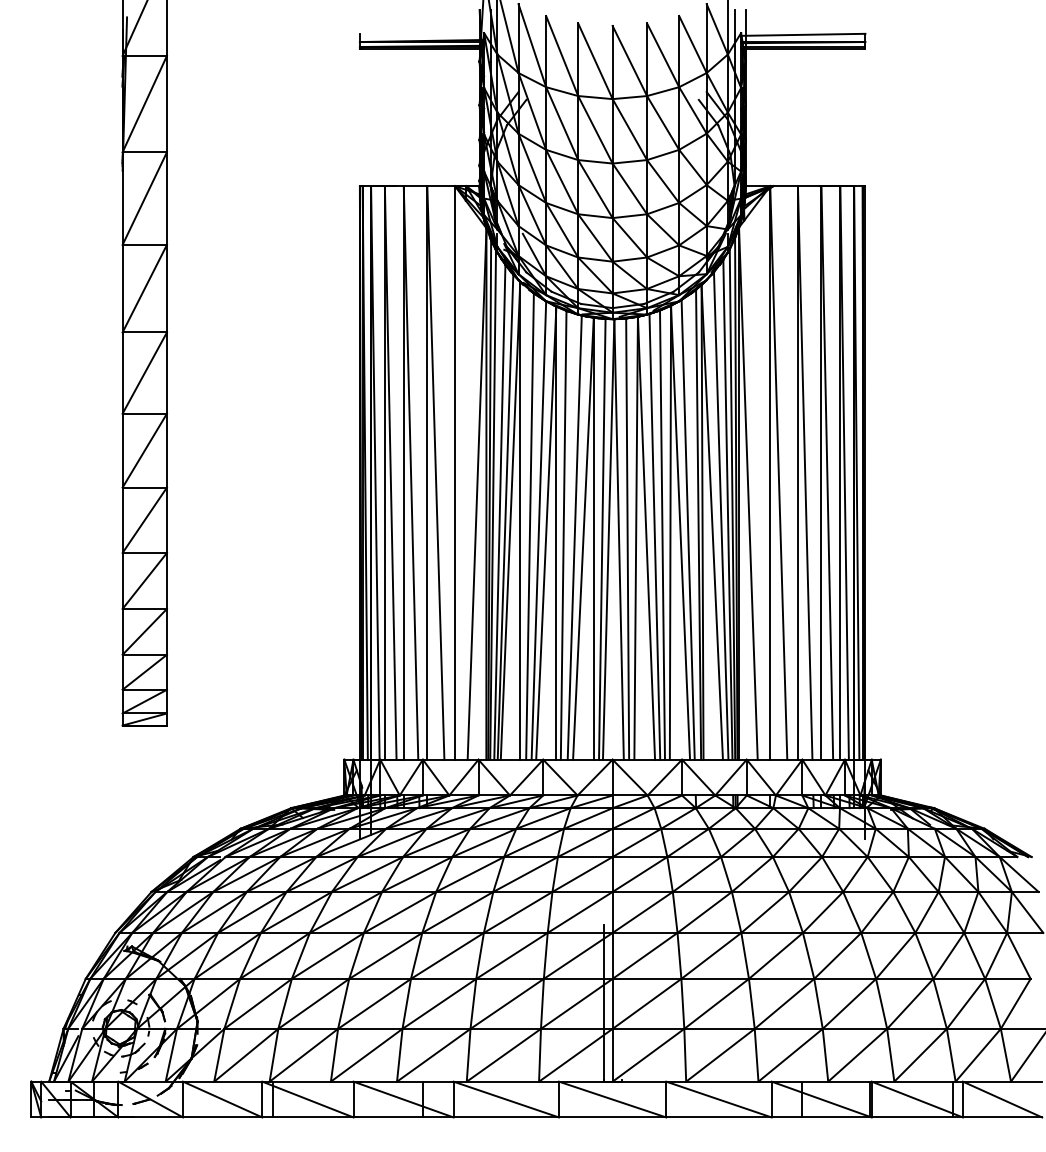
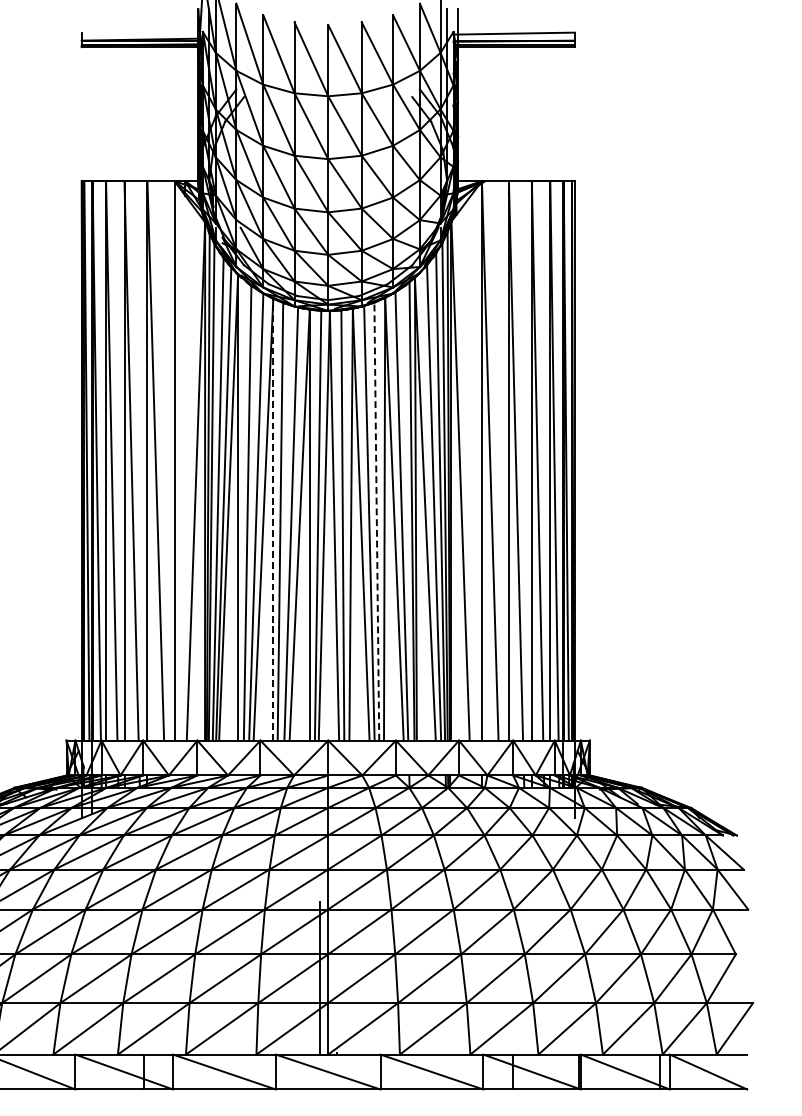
line: (556, 533) -> (273, 519), solid -> dashed
line: (662, 535) -> (376, 521), solid -> dashed

